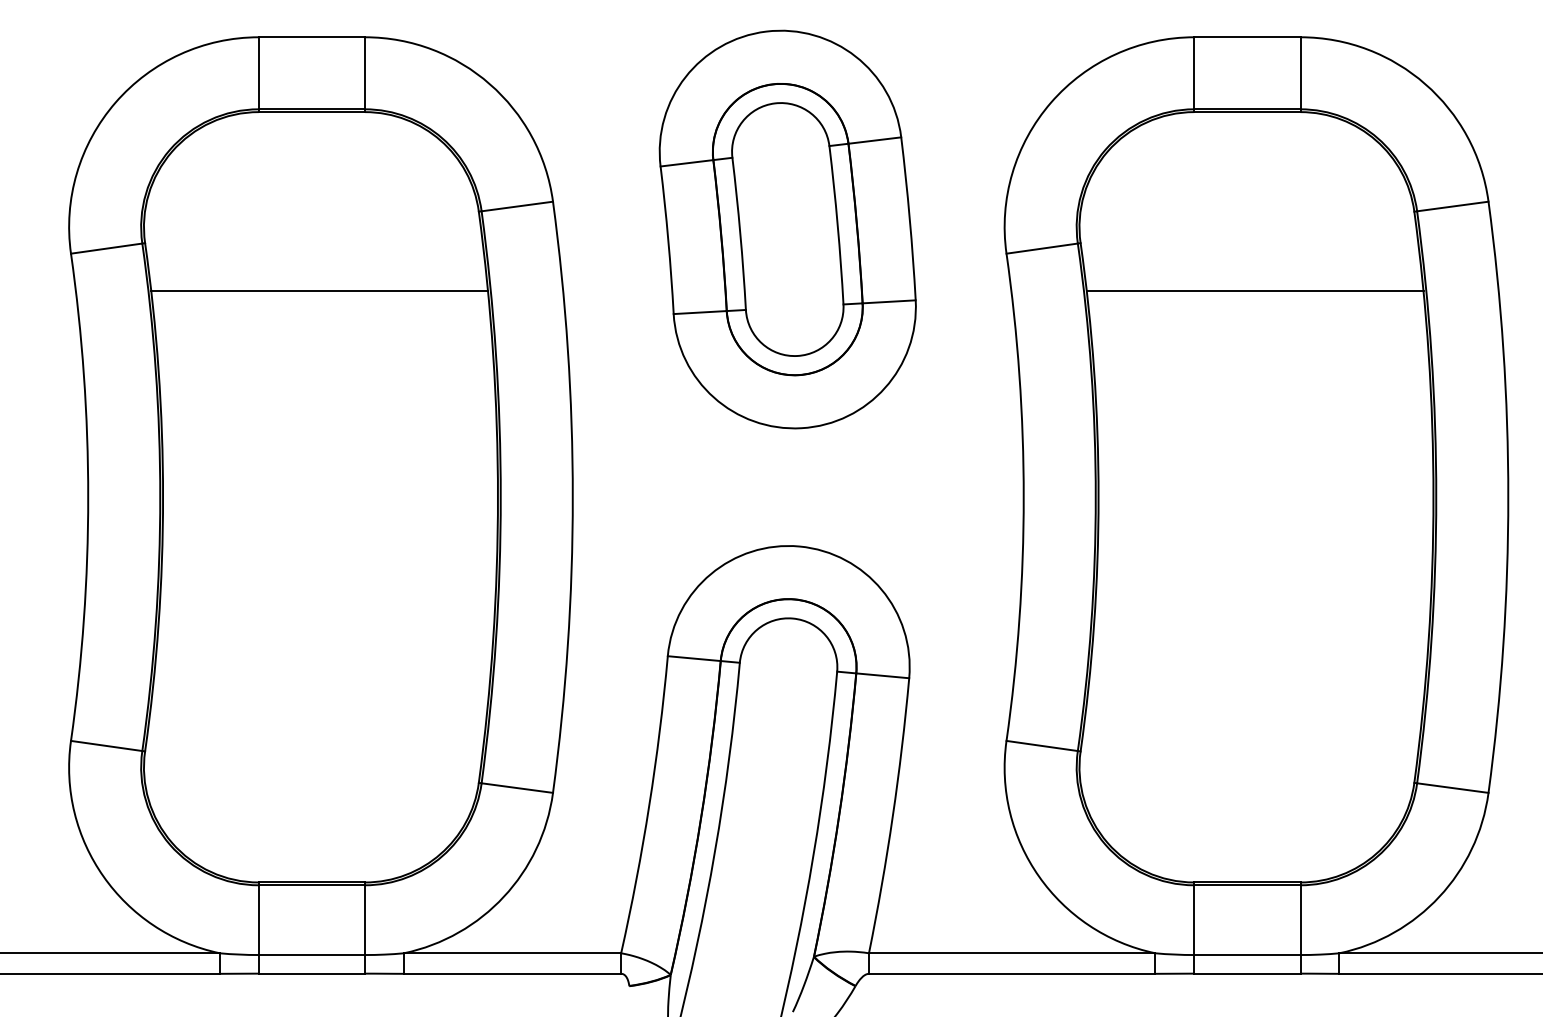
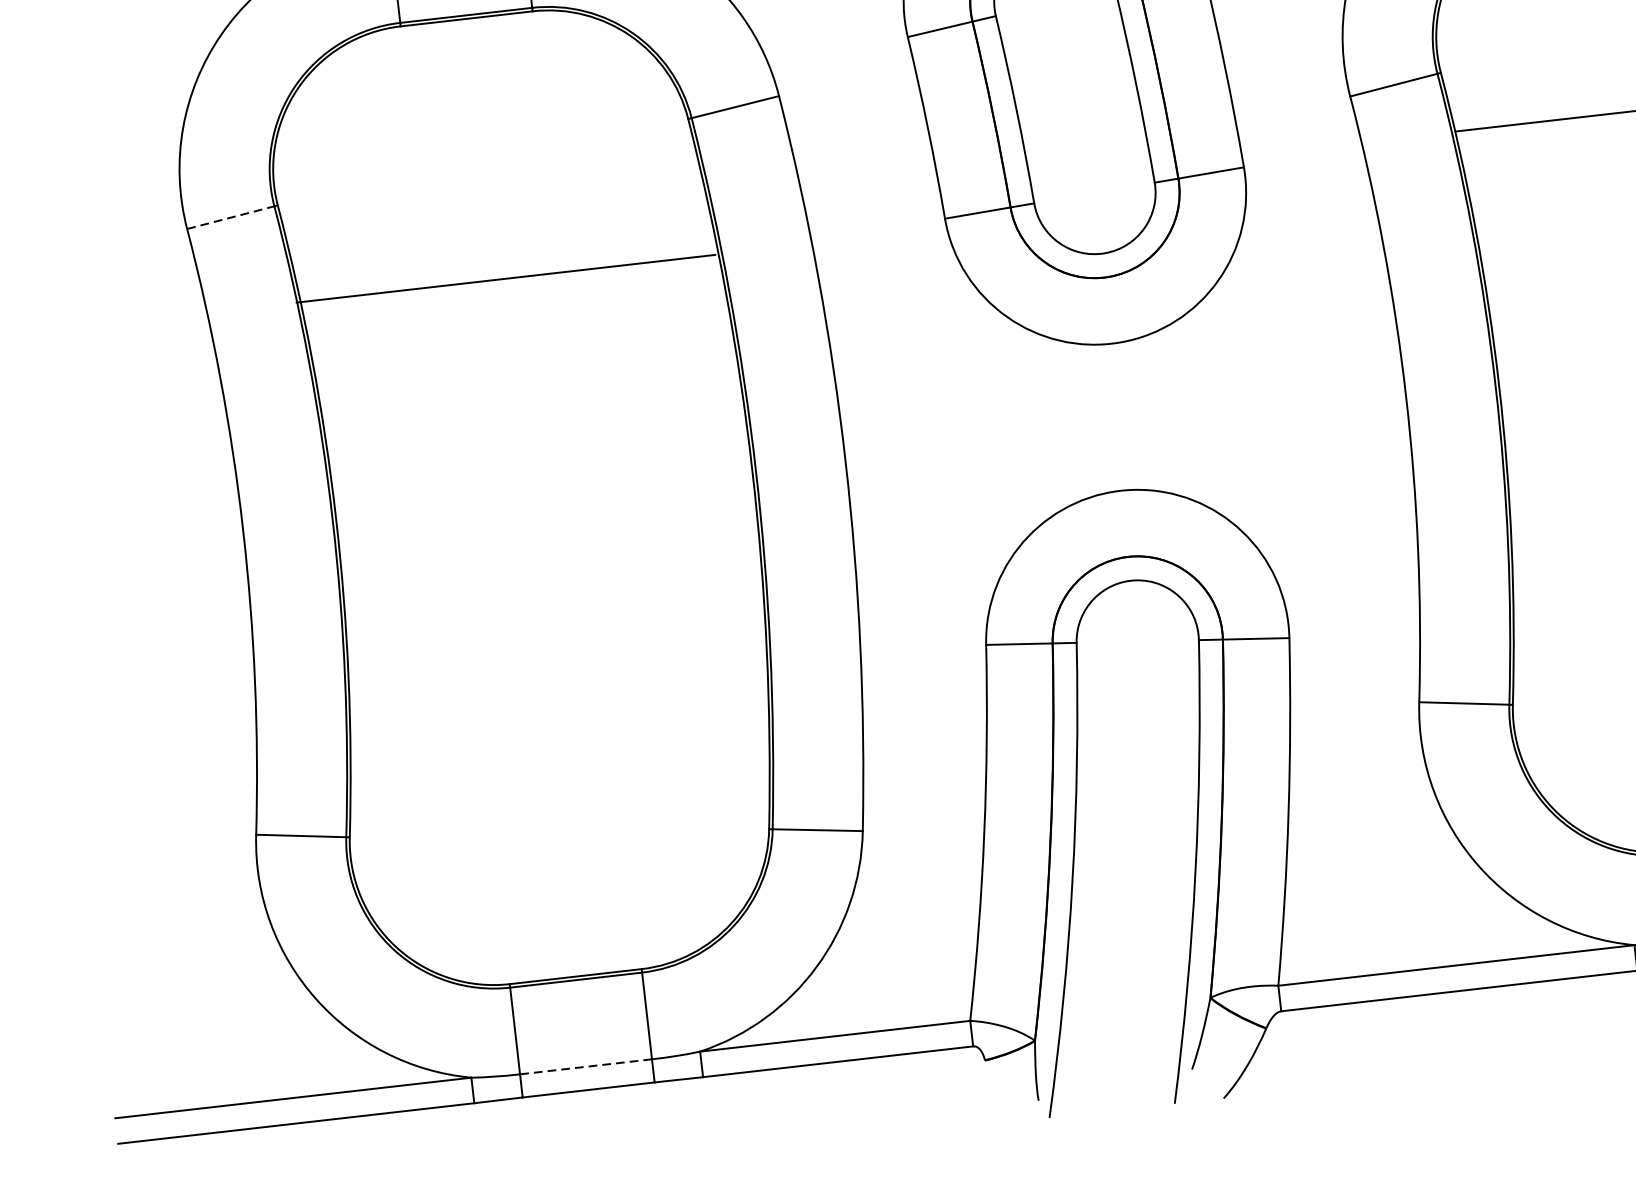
line: (107, 248) -> (231, 217), solid -> dashed
line: (319, 291) -> (505, 279), moved
line: (311, 955) -> (585, 1067), solid -> dashed

